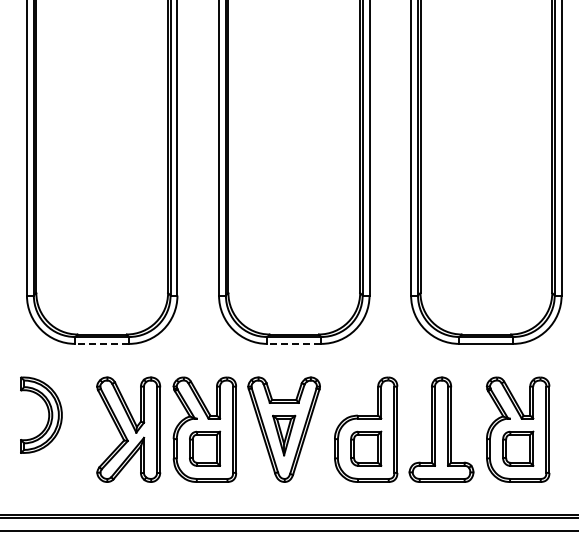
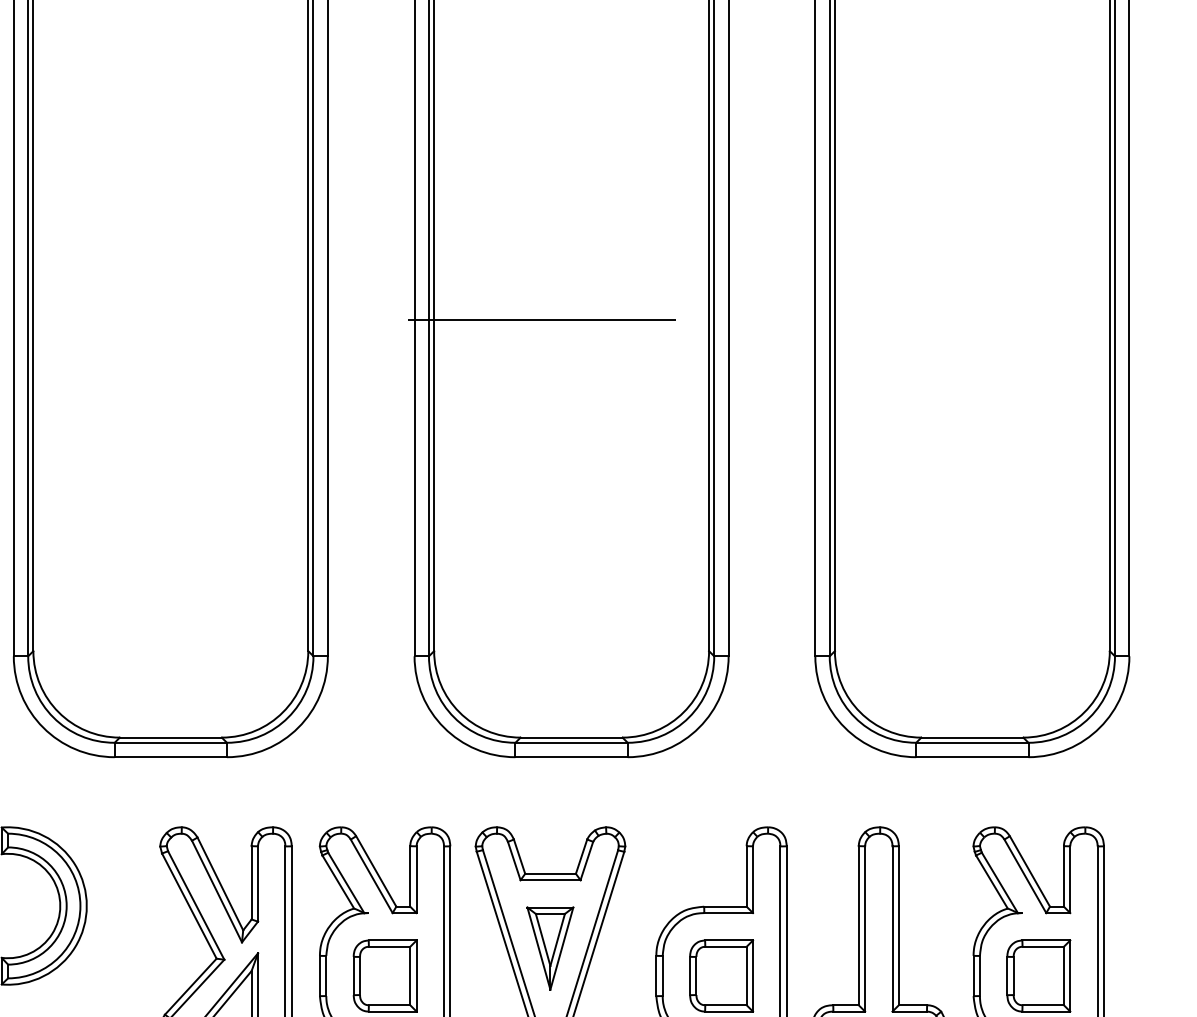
line: (279, 134) -> (540, 320), added
line: (102, 343) -> (171, 756), dashed -> solid
line: (294, 343) -> (572, 756), dashed -> solid

